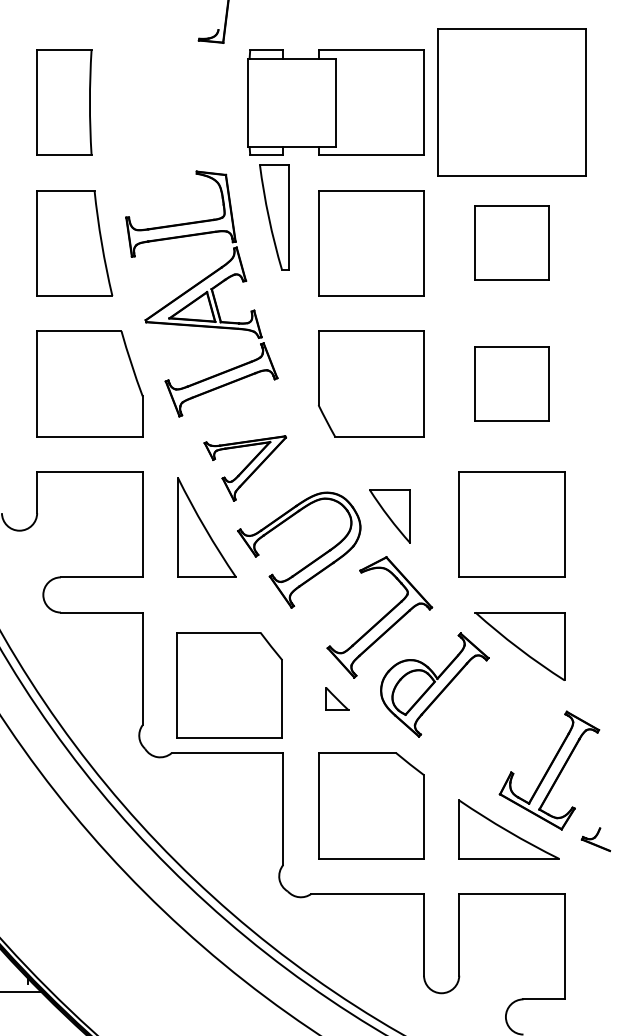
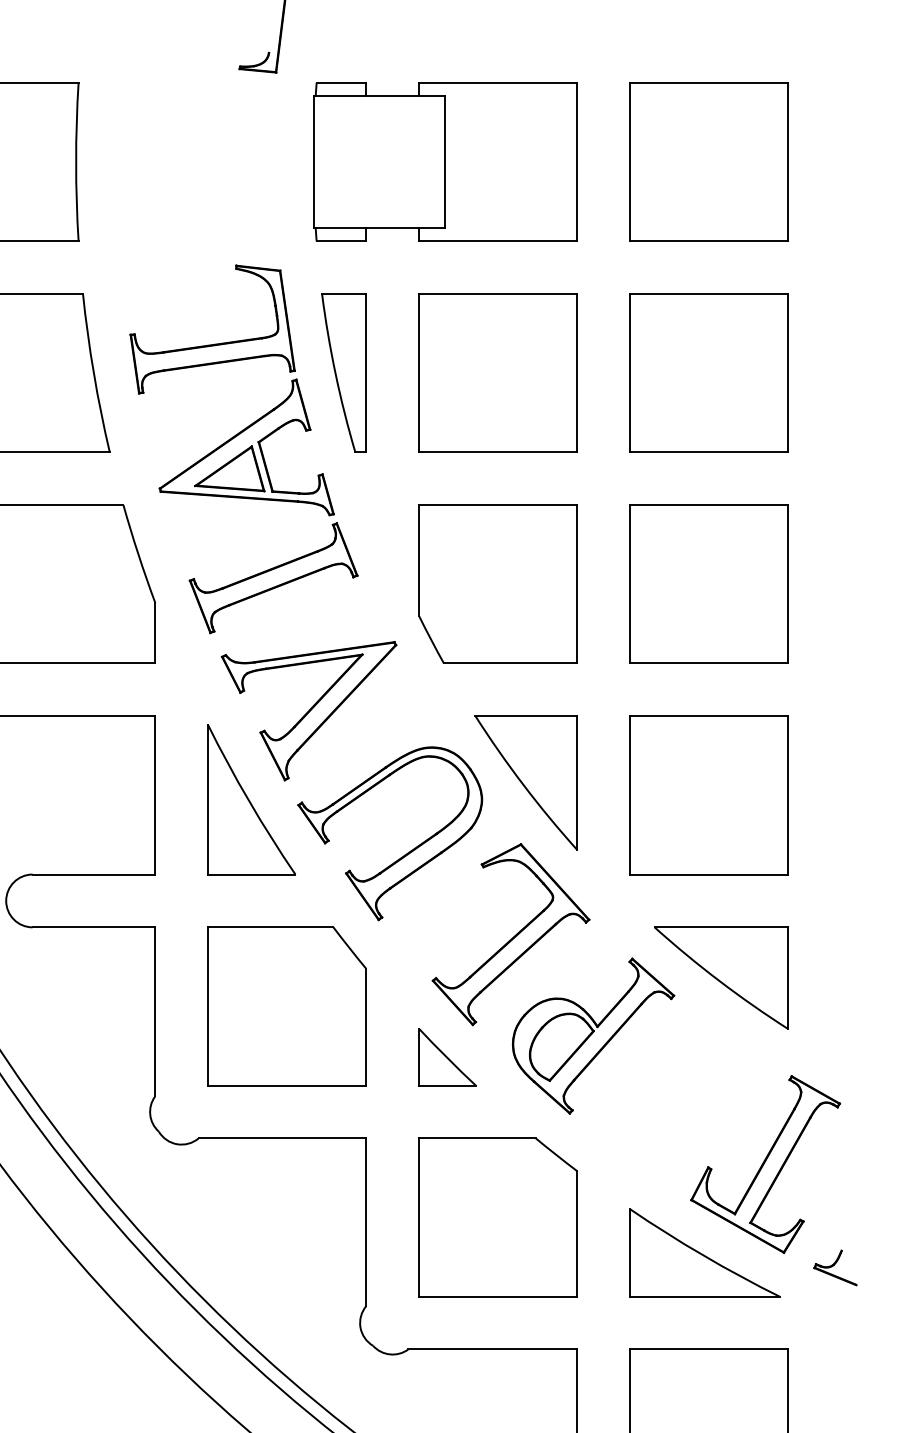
part: (511, 102) -> (708, 162), size x0.71
part: (274, 217) -> (344, 373), moved
part: (511, 243) -> (708, 373), size x1.43
part: (511, 383) -> (708, 583), size x1.43
part: (245, 468) -> (309, 711), size x1.43
part: (389, 516) -> (525, 783), size x1.67
part: (229, 685) -> (287, 1006), moved
part: (337, 698) -> (447, 1056), size x1.67

